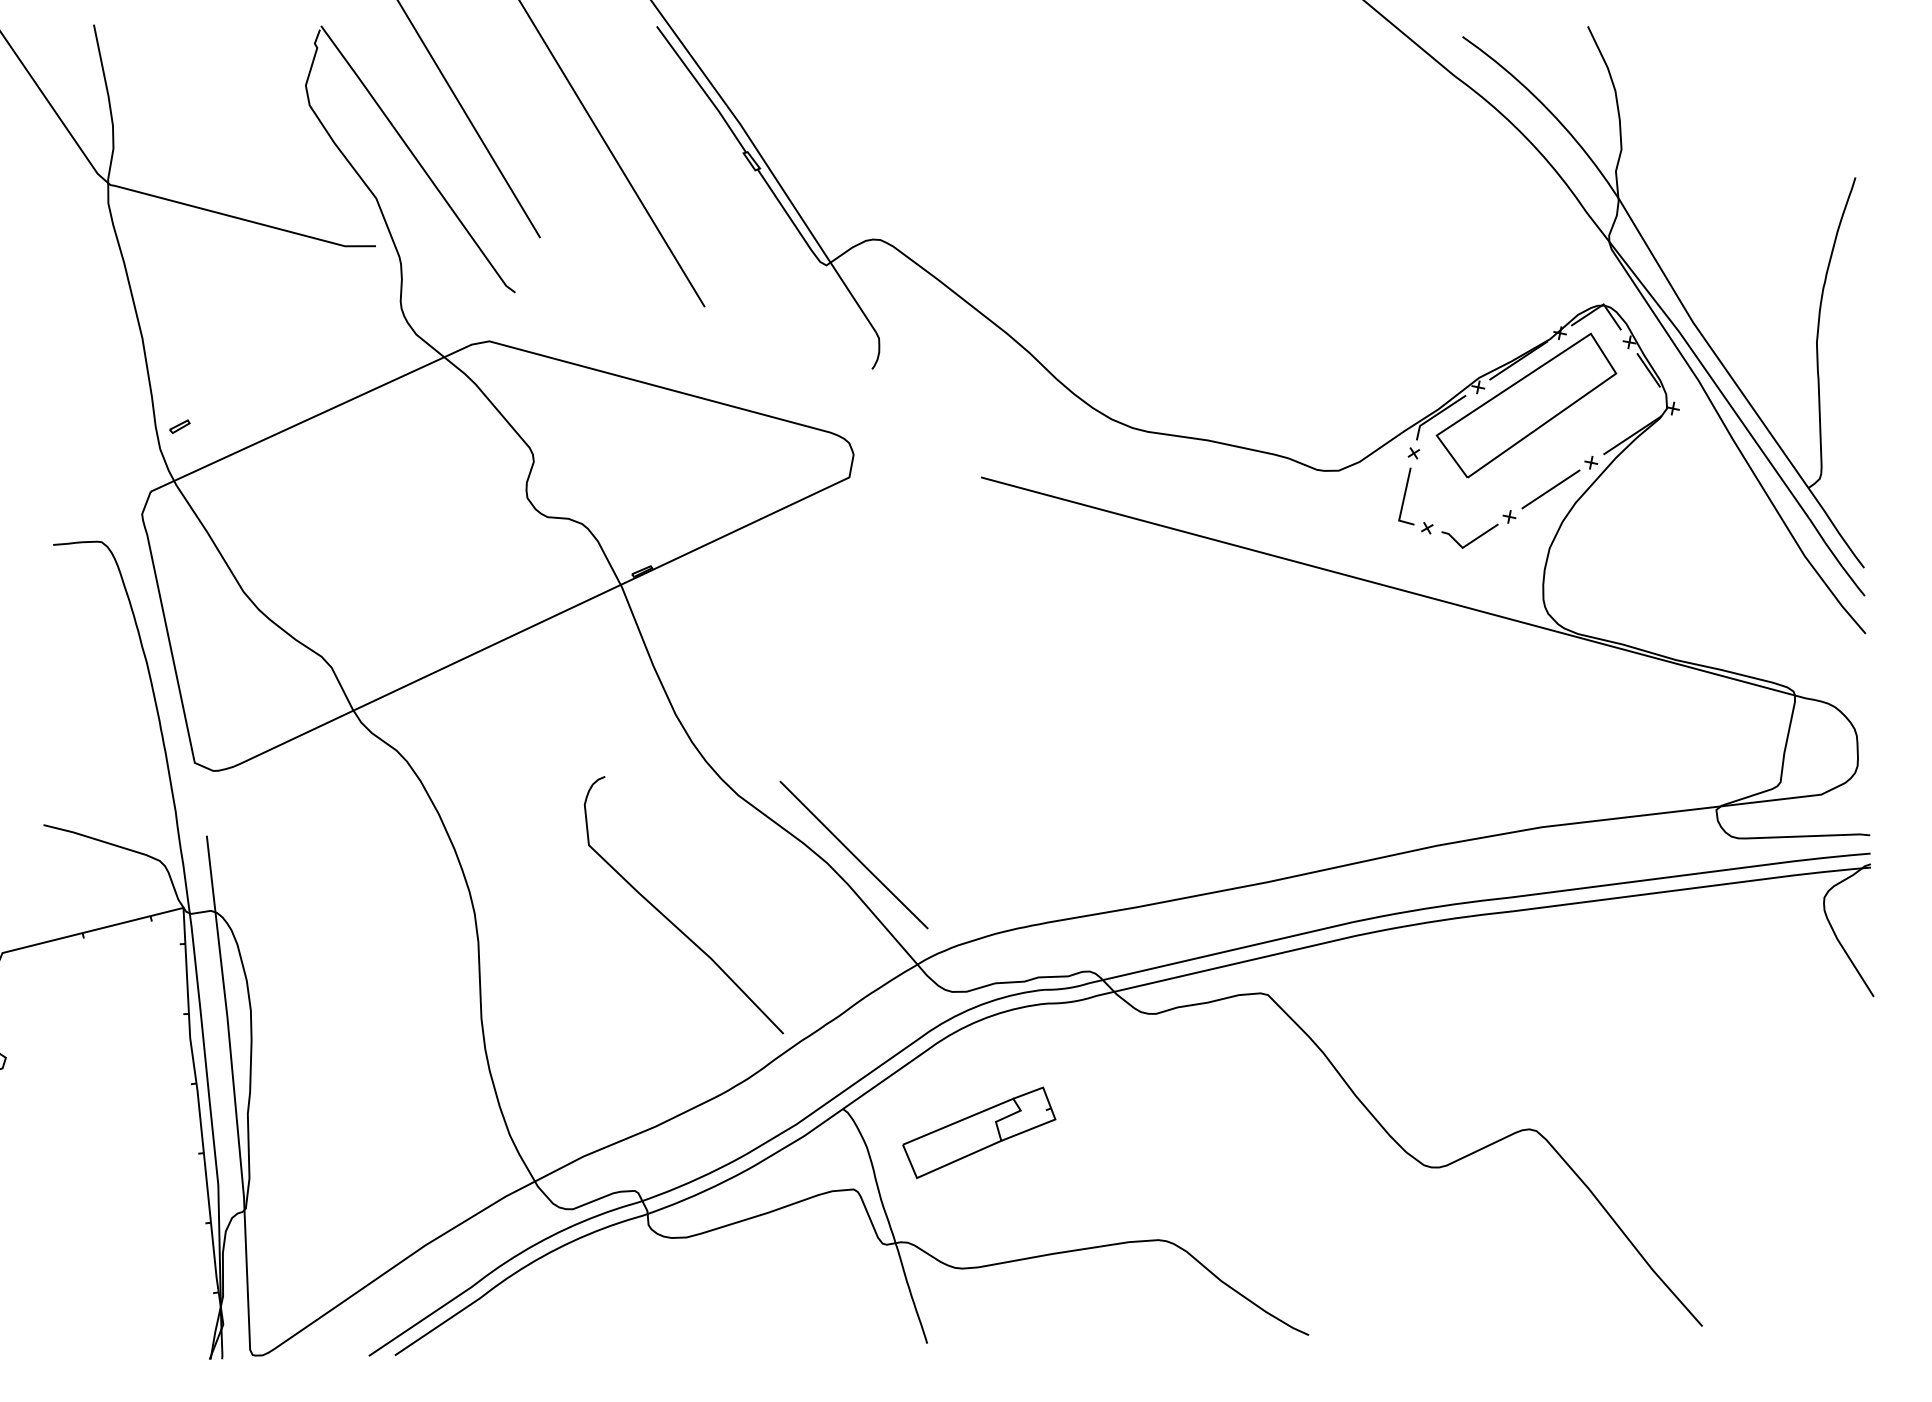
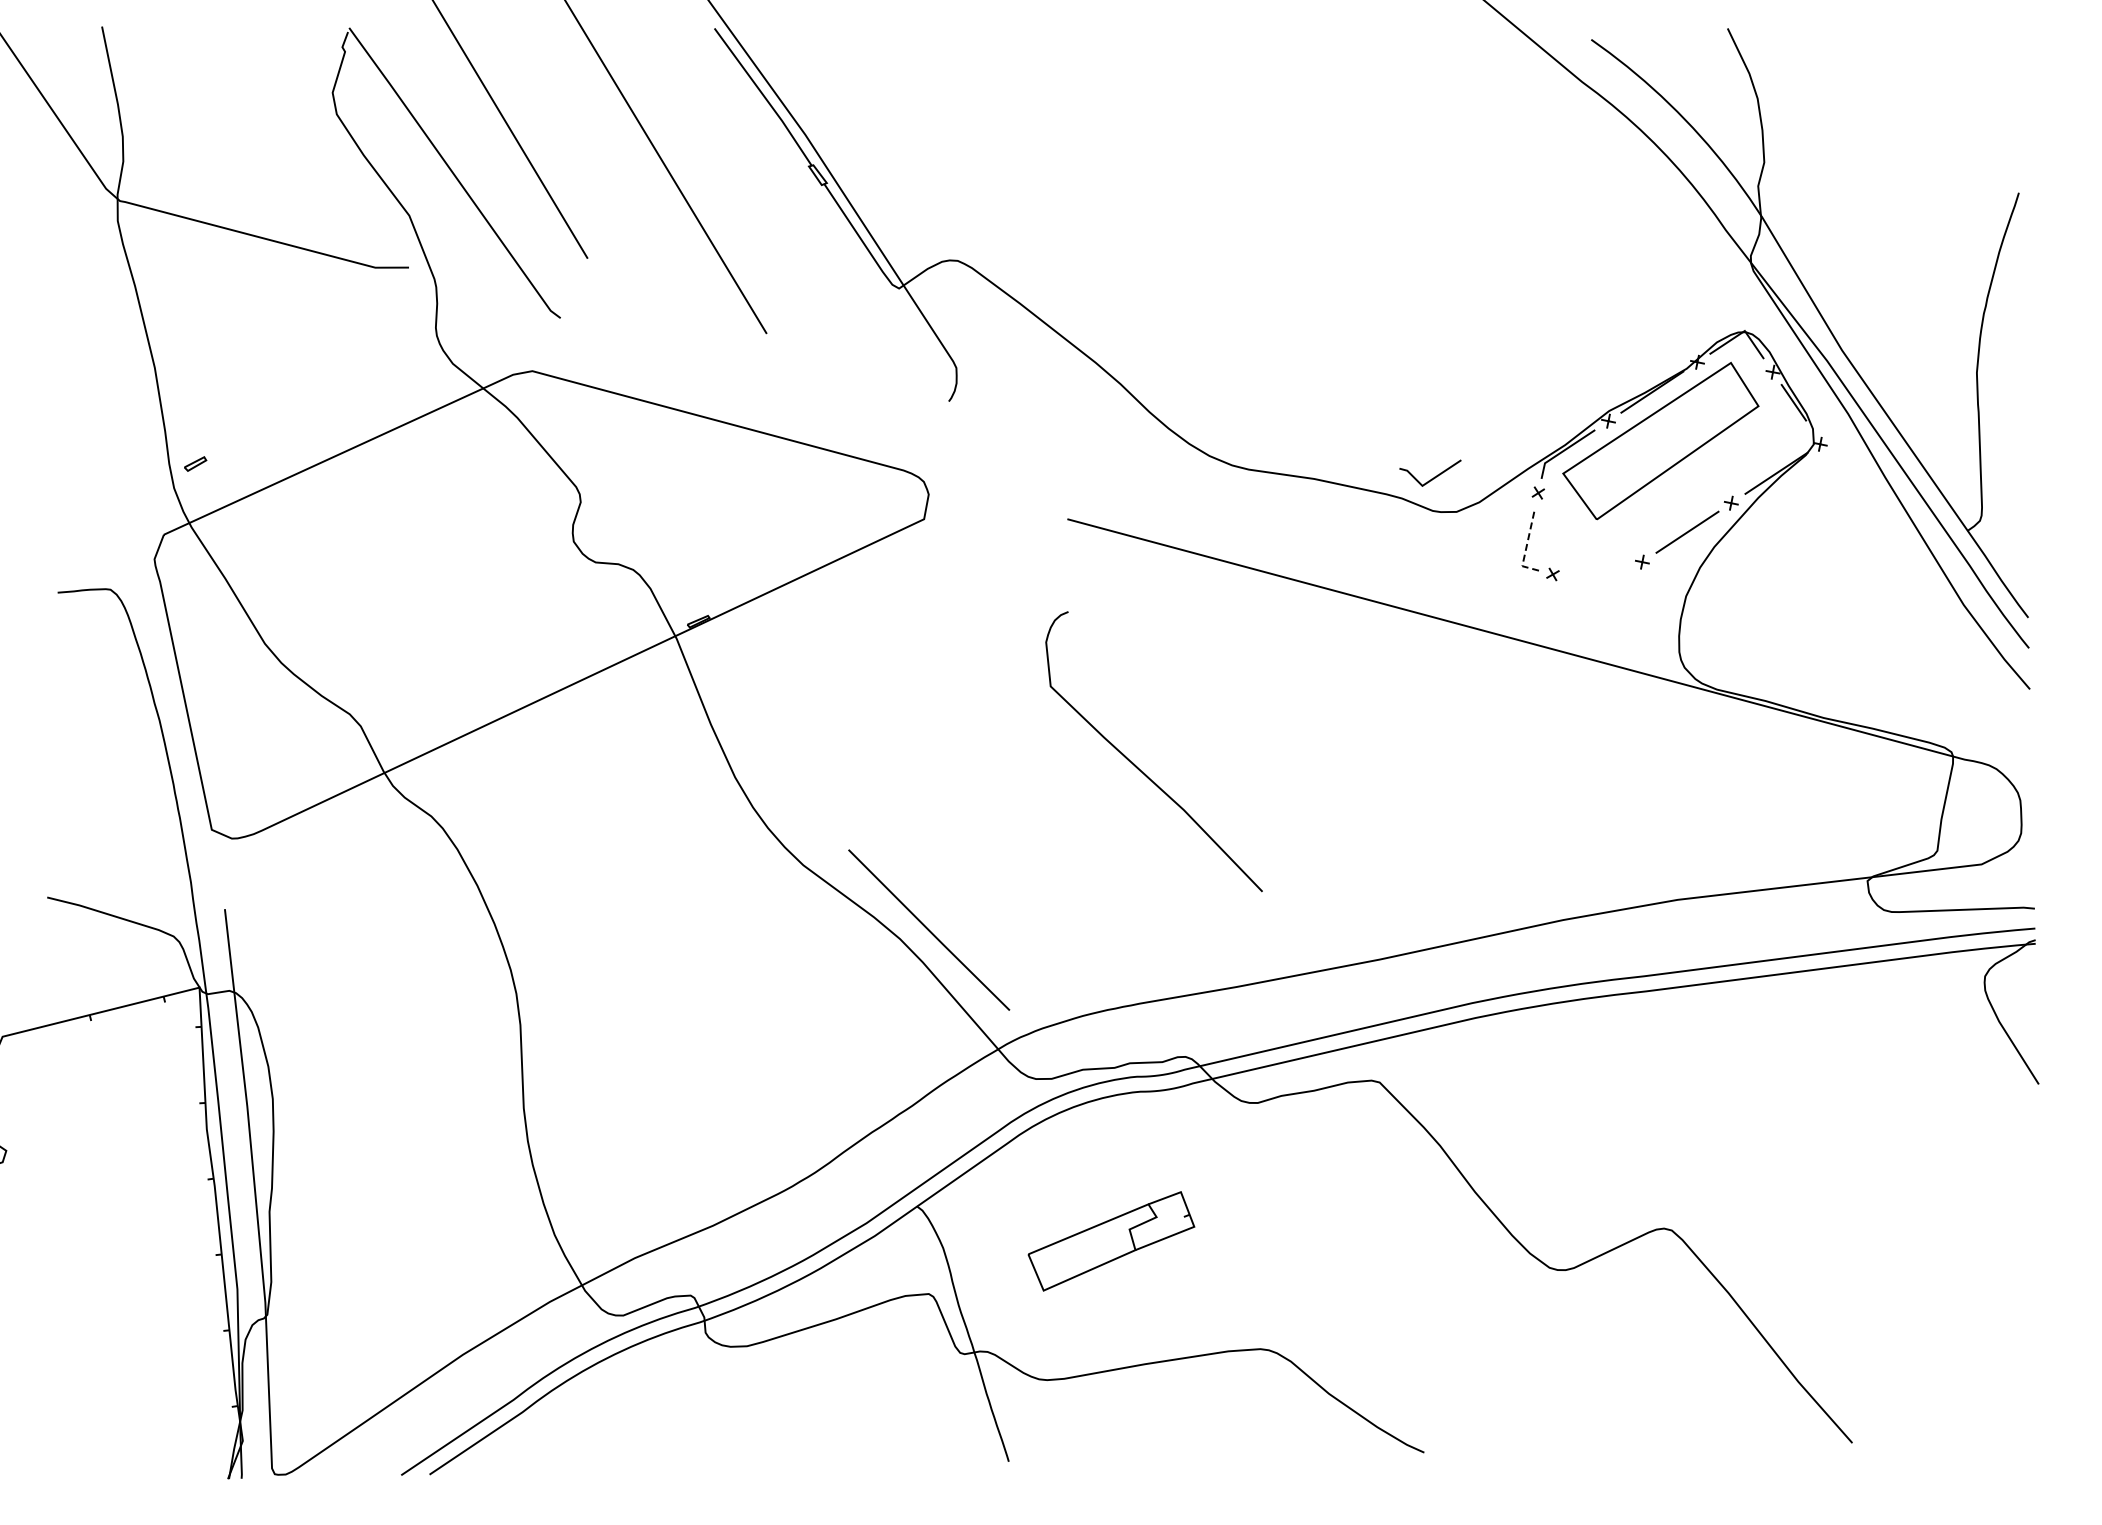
line: (1402, 502) -> (1526, 546), solid -> dashed
line: (1473, 539) -> (1434, 476), moved
curve: (668, 918) -> (1137, 766), moved
part: (979, 1132) -> (1111, 1241), moved

